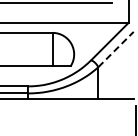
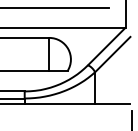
line: (116, 49) -> (113, 54), dashed -> solid

